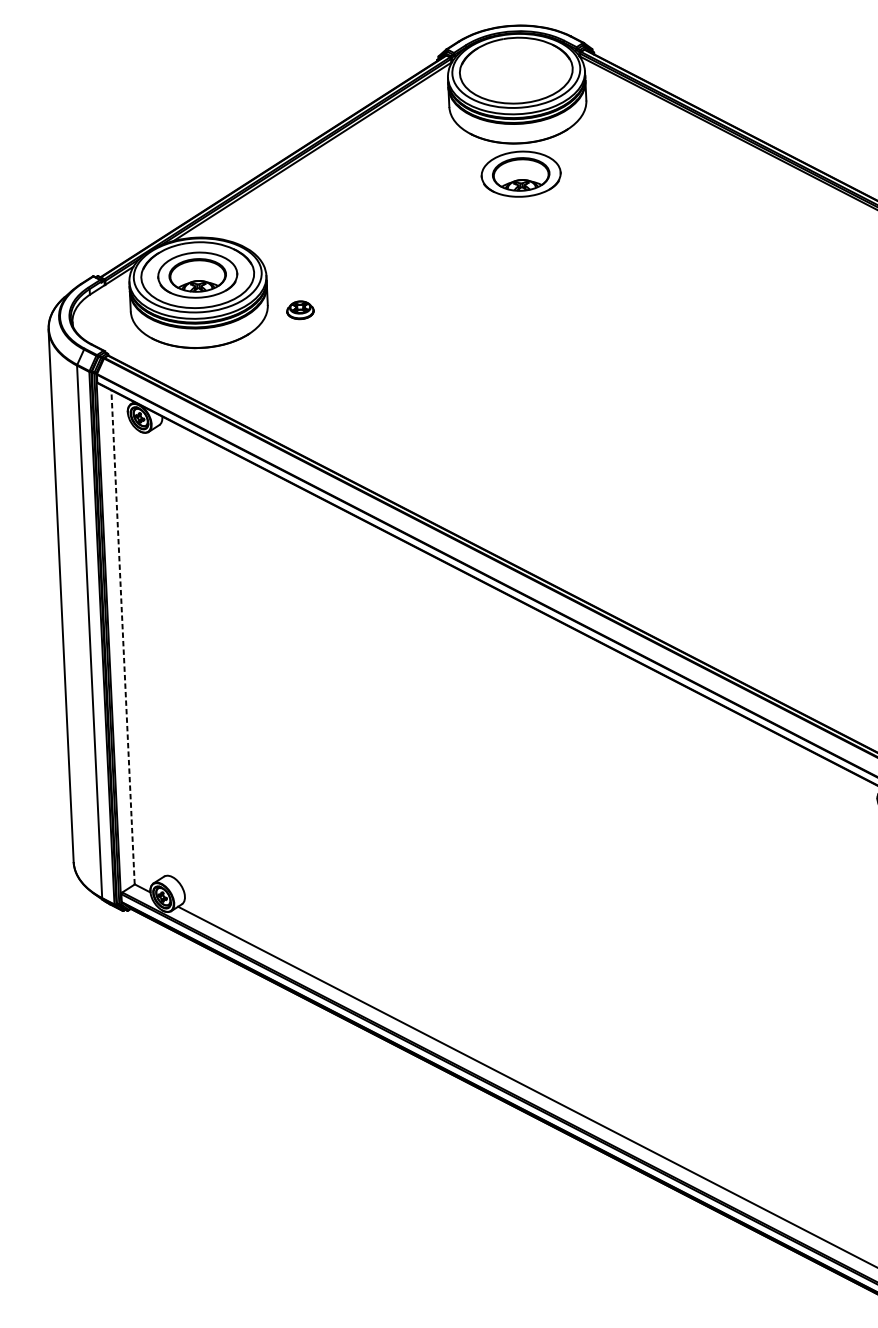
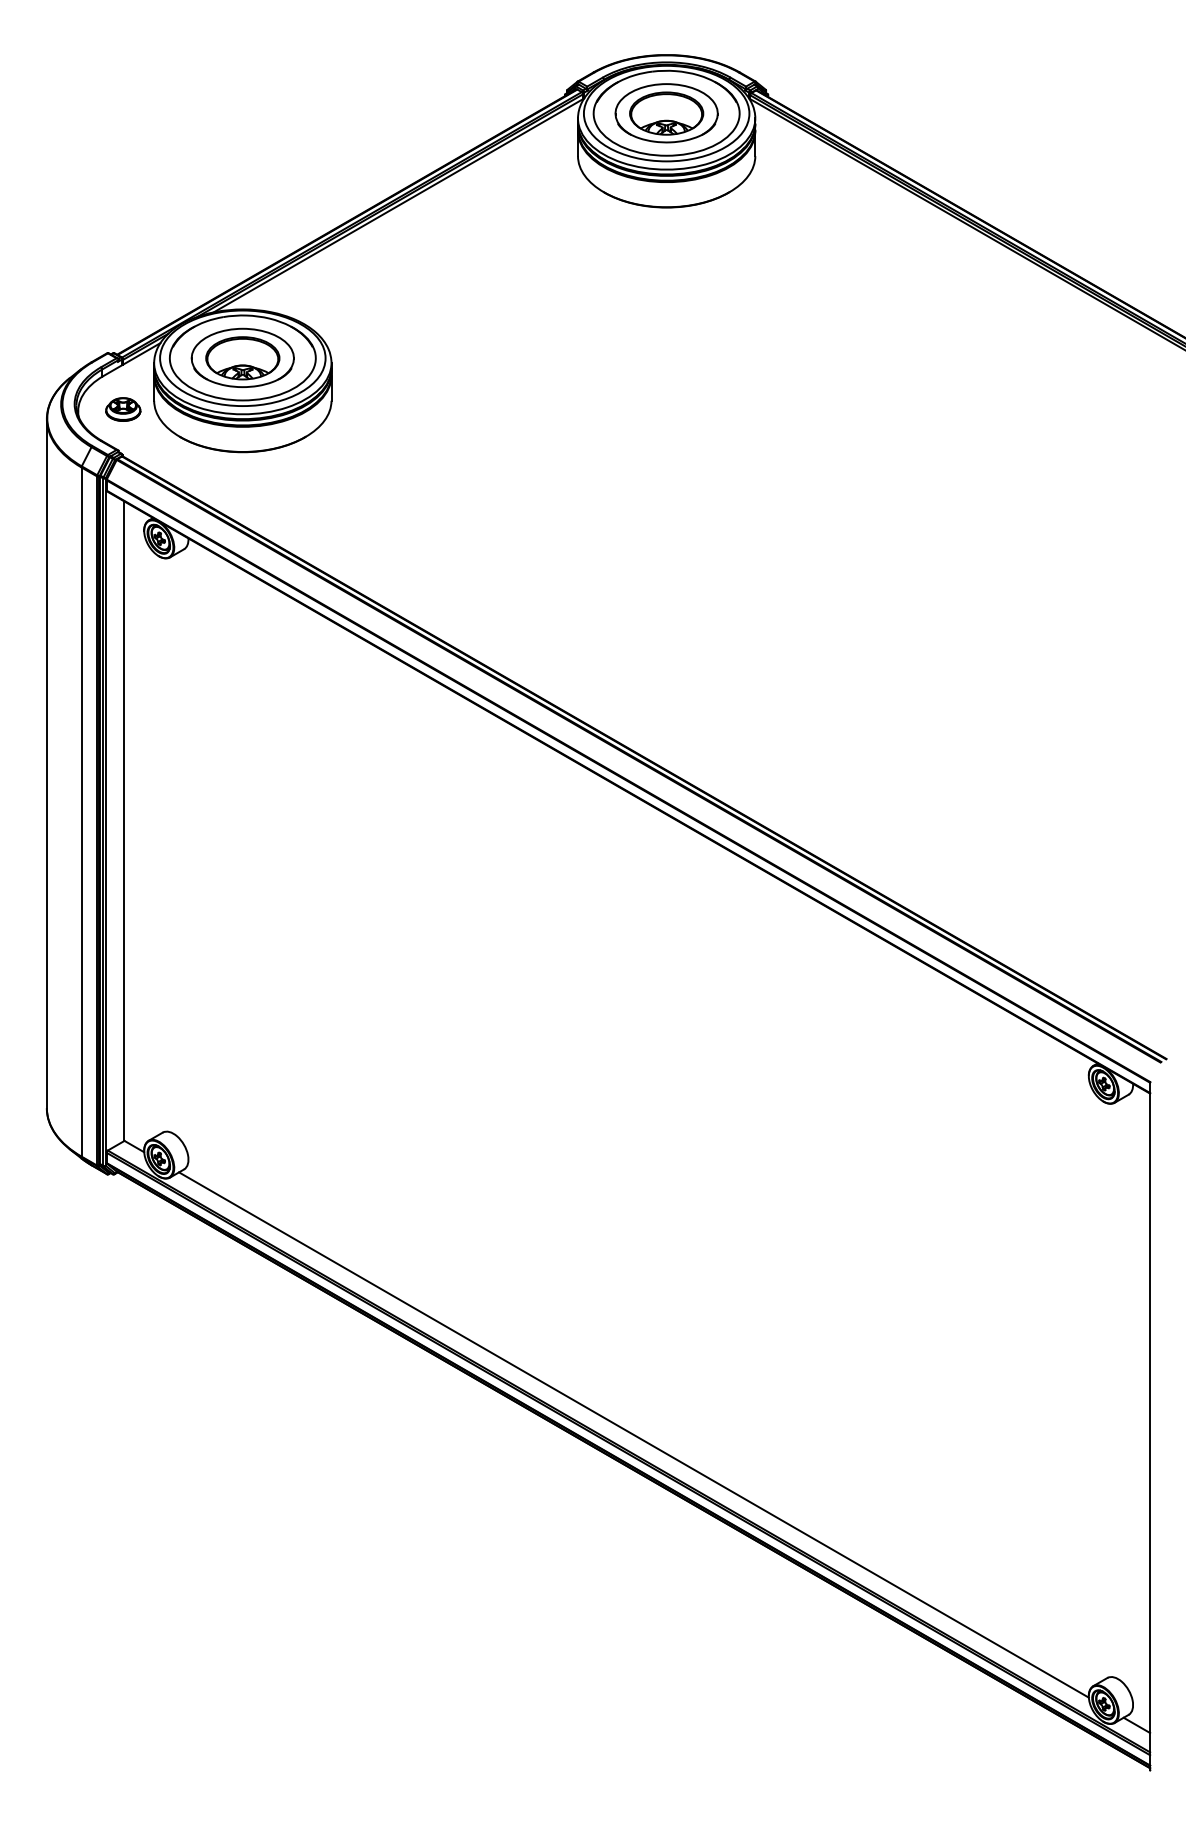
part: (521, 174) -> (666, 113), moved
part: (300, 310) -> (123, 409), moved
line: (123, 637) -> (124, 821), dashed -> solid

